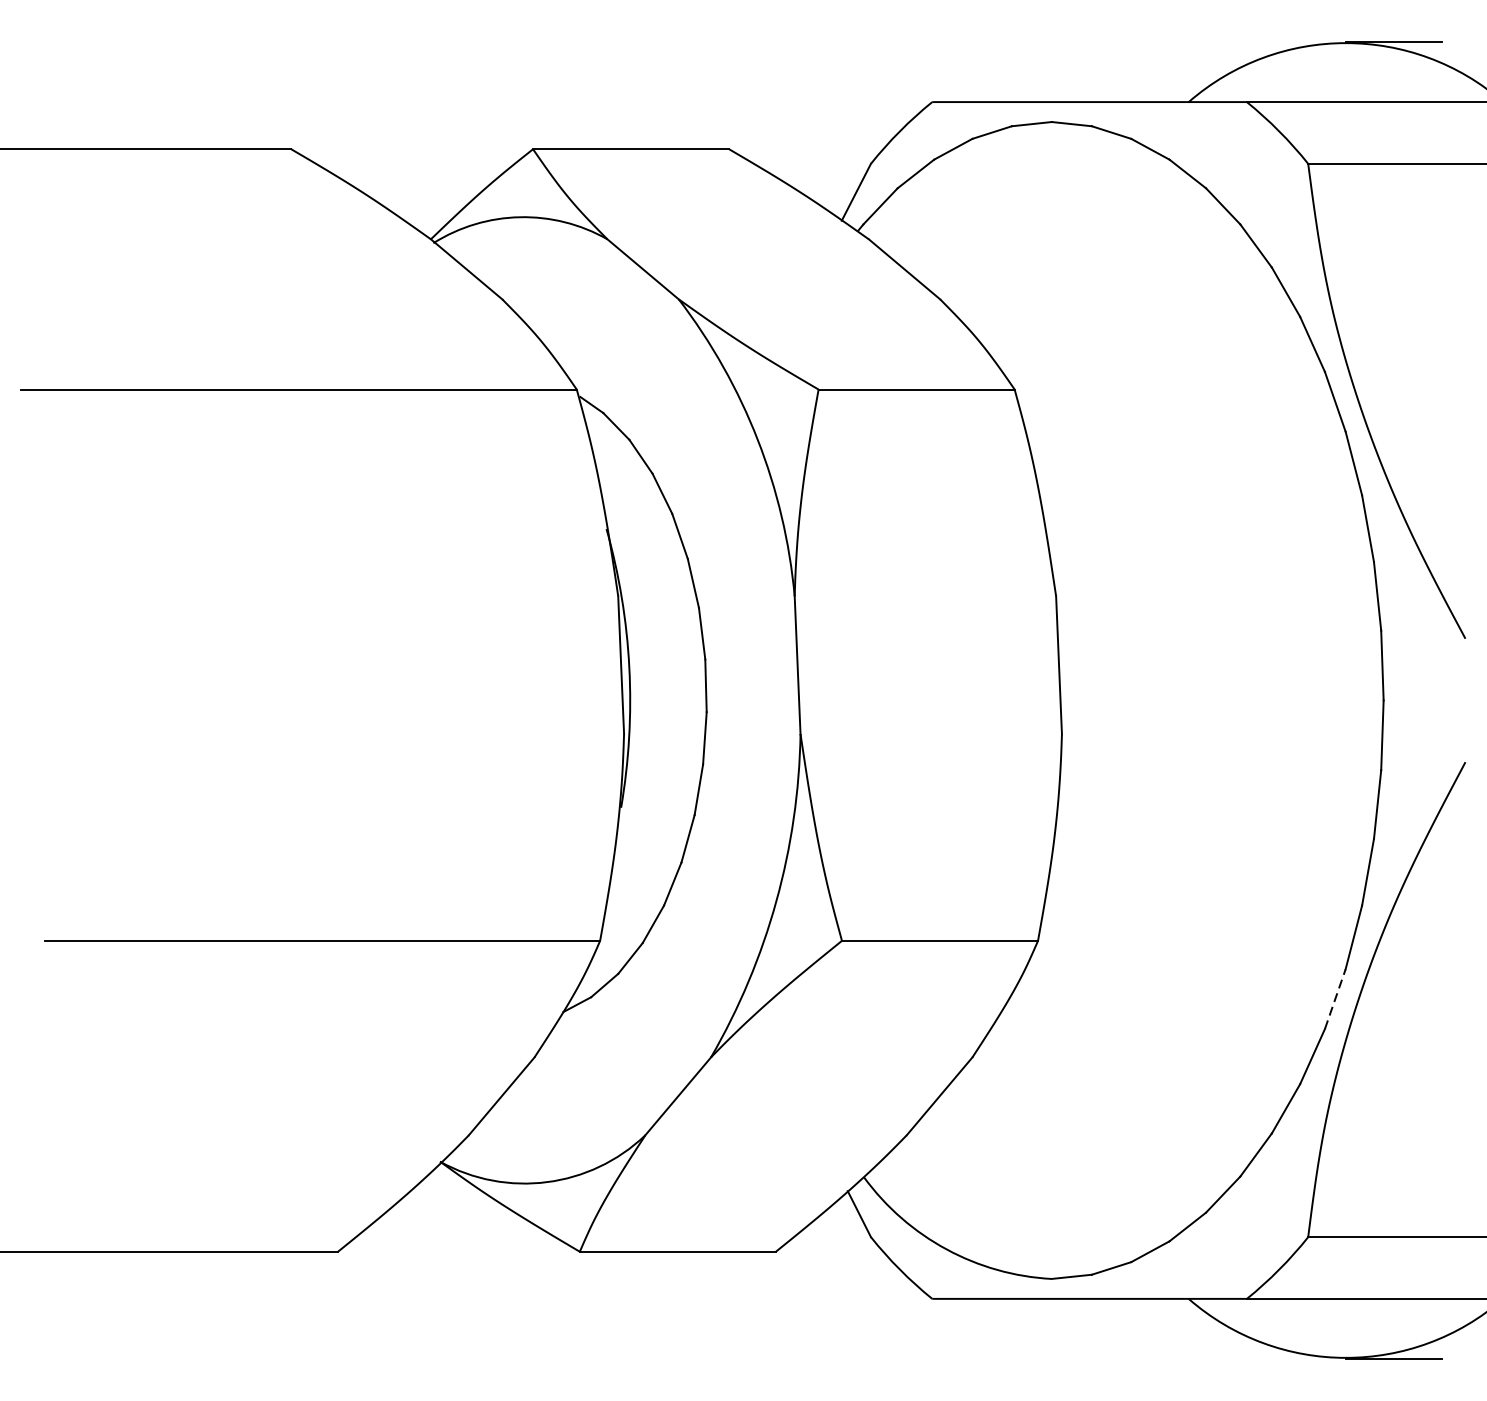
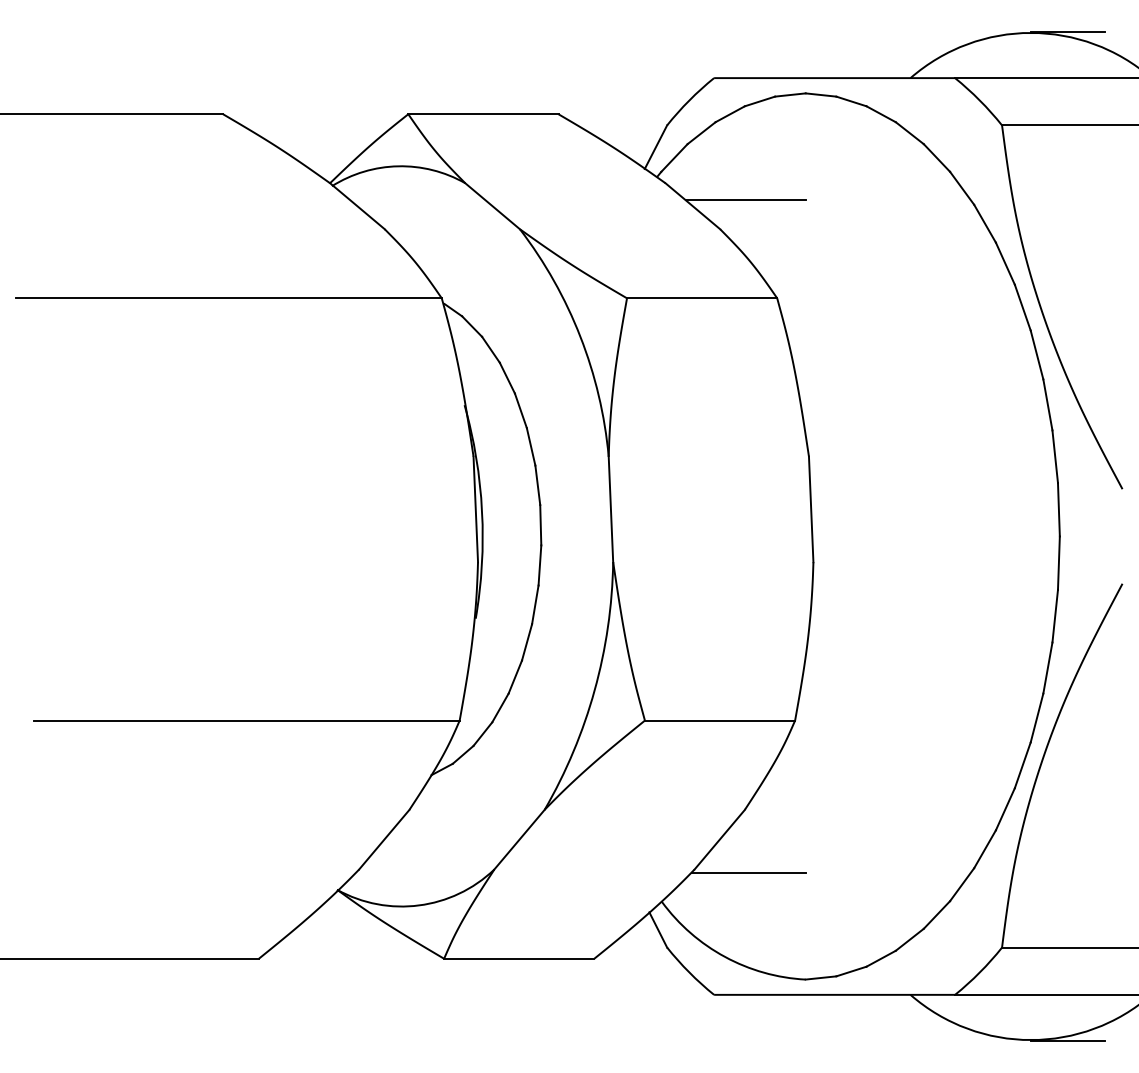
line: (973, 261) -> (745, 200), added
line: (1334, 998) -> (1022, 764), dashed -> solid
line: (977, 1139) -> (748, 872), added

